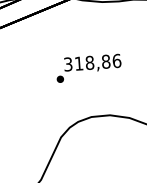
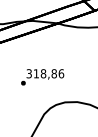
text: (88, 68) -> (42, 77), moved

